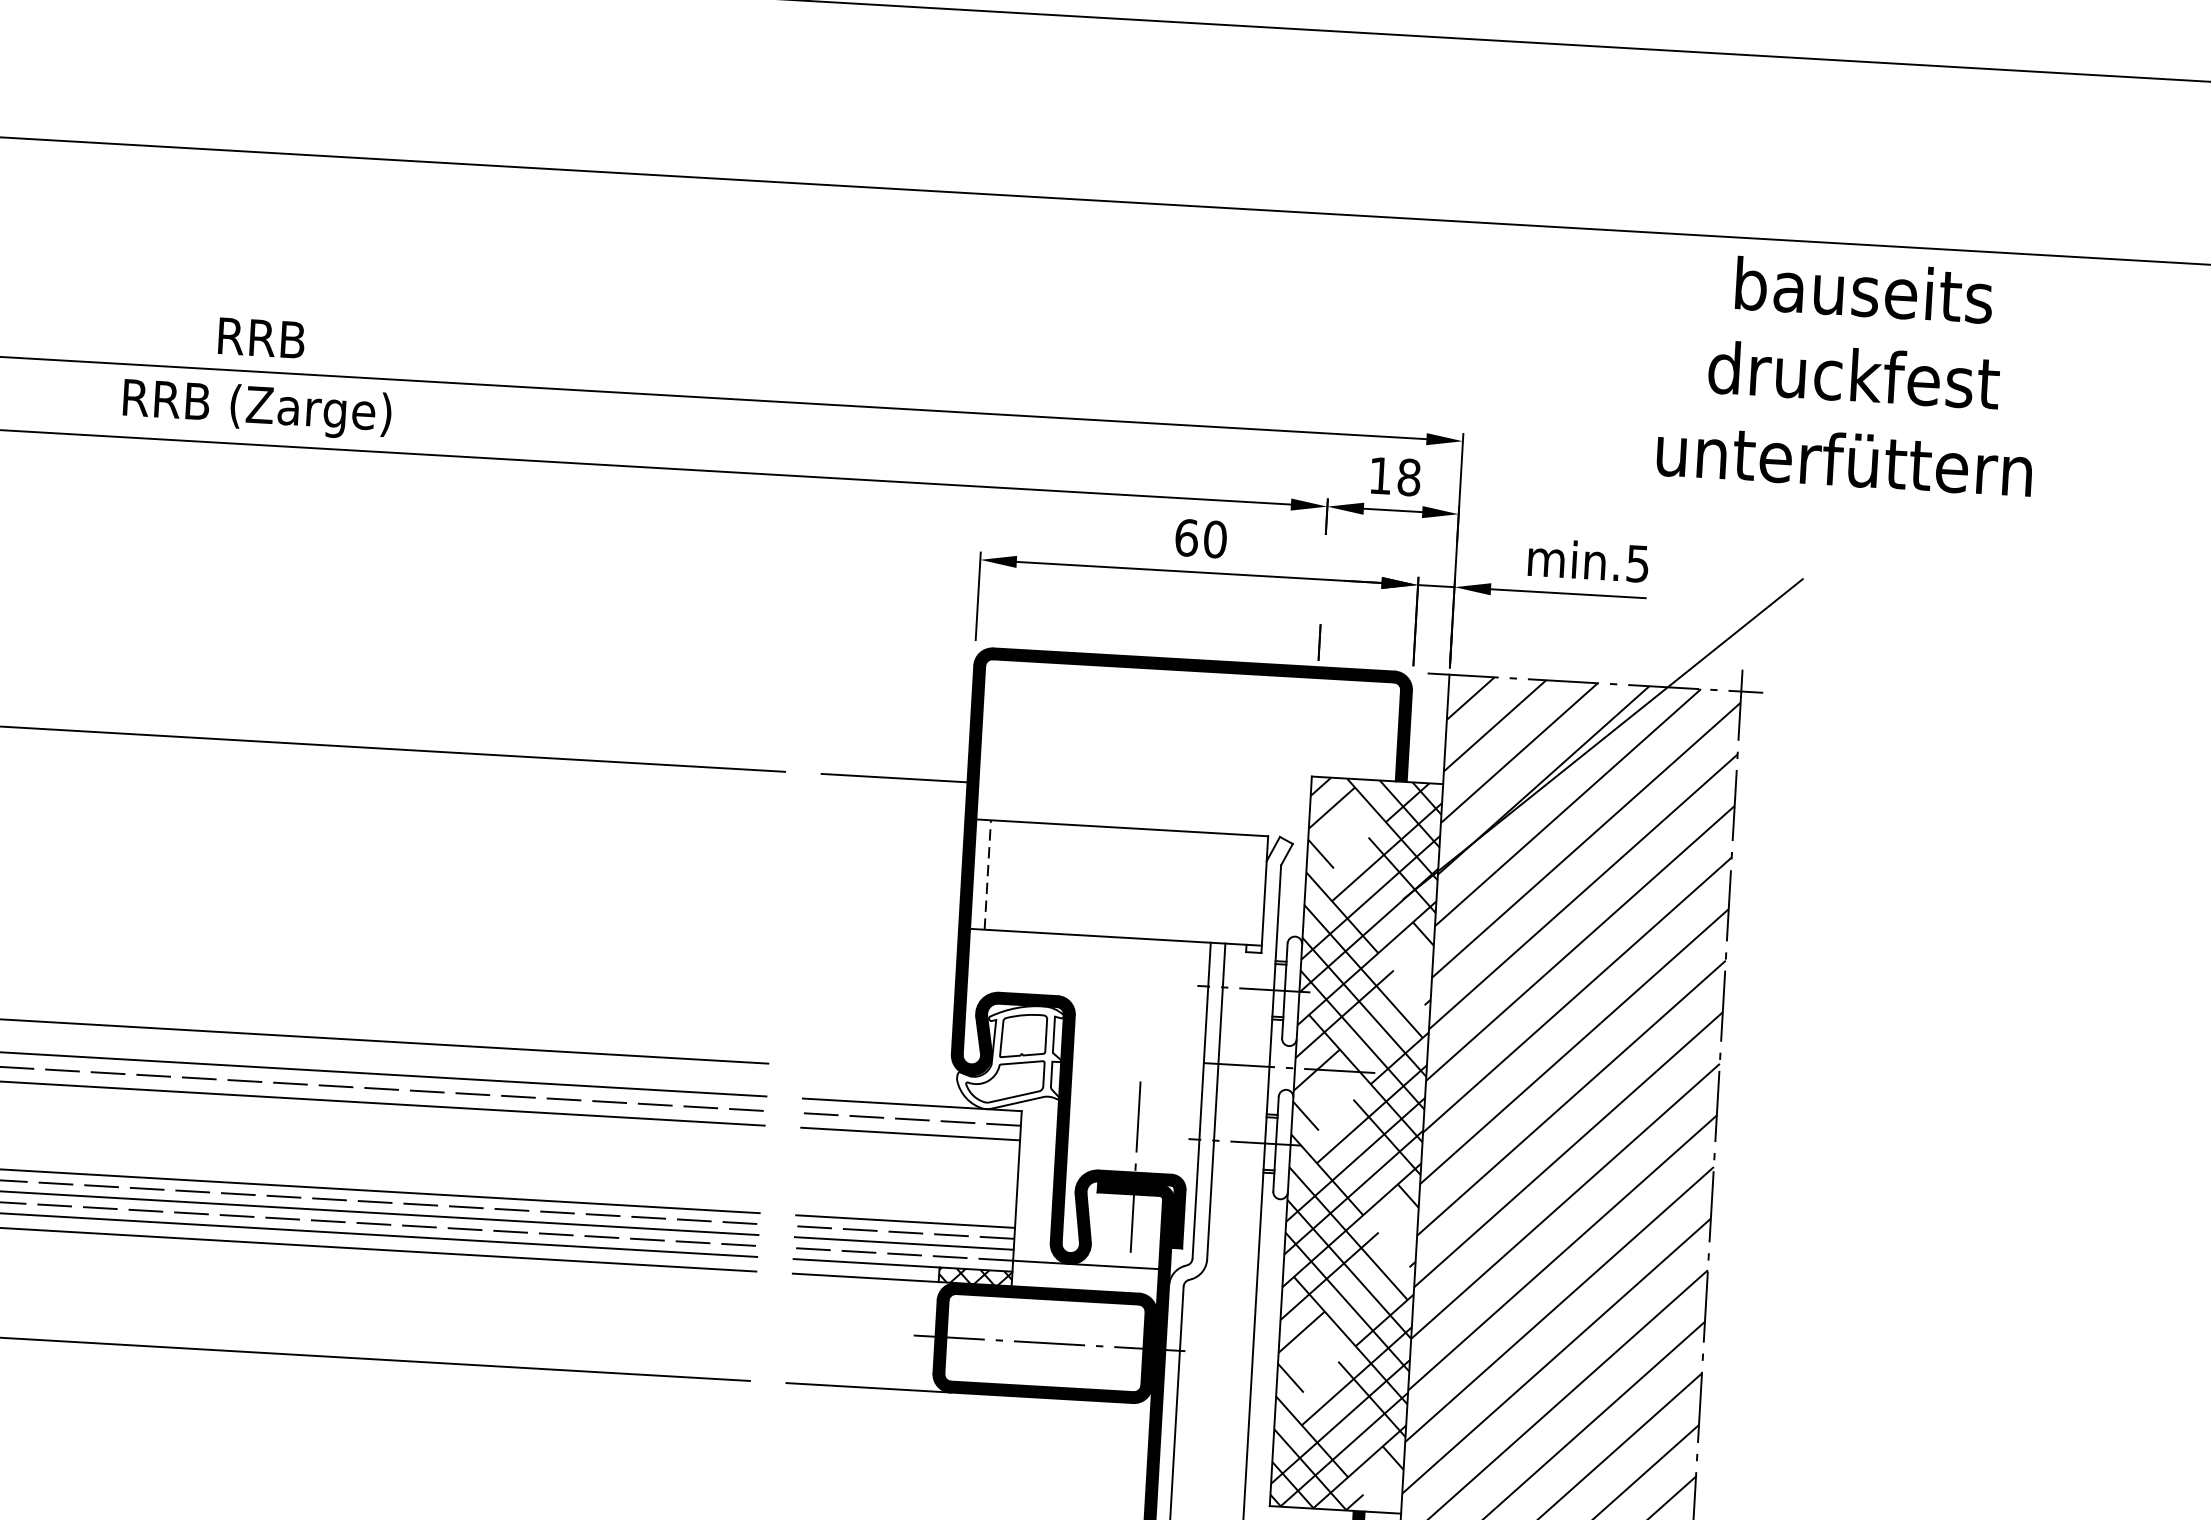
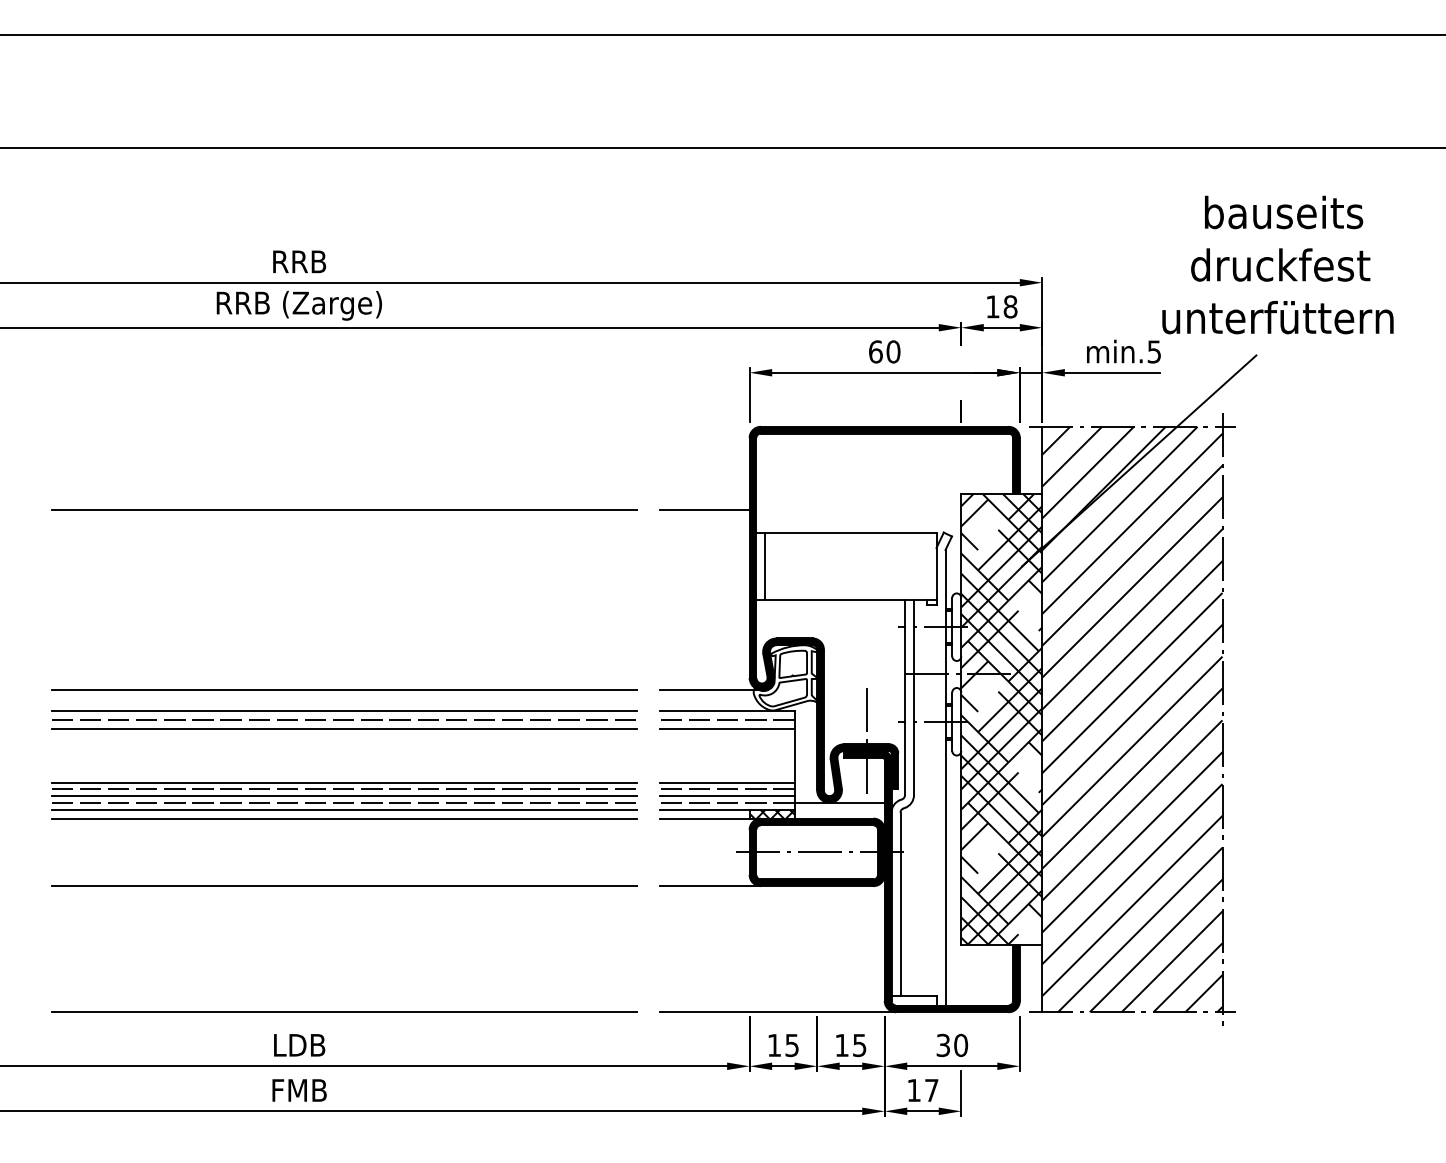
text: (1849, 373) -> (1277, 264), moved
line: (987, 875) -> (765, 566), dashed -> solid
line: (887, 1070) -> (710, 690), added

